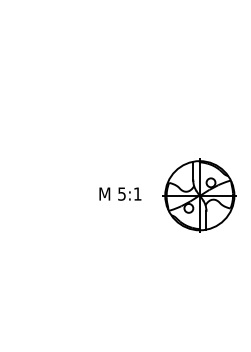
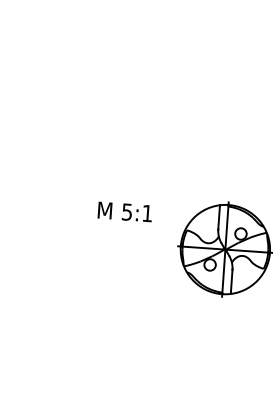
text: (120, 193) -> (125, 211), moved

